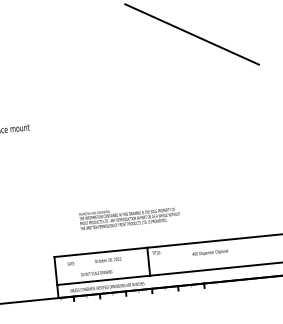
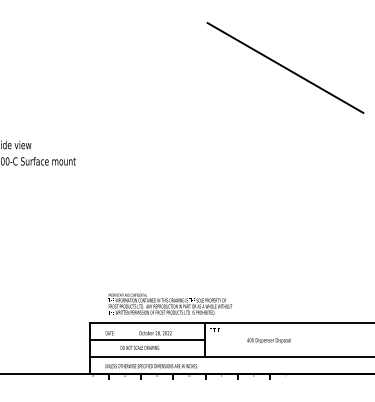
text: (129, 216) -> (170, 303), moved
text: (209, 252) -> (268, 340), moved
line: (102, 266) -> (147, 340), added

